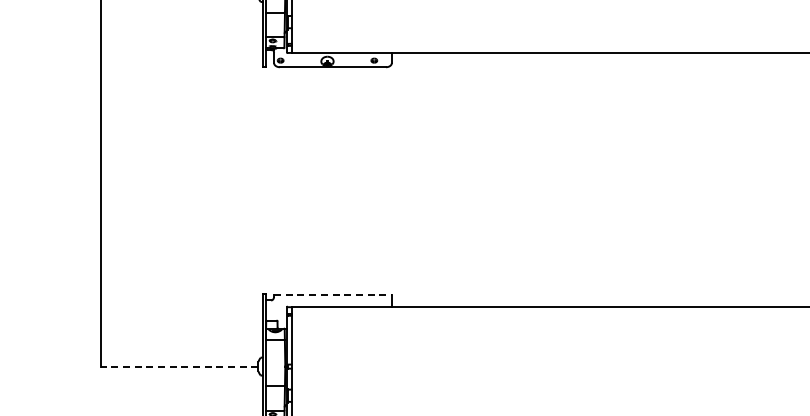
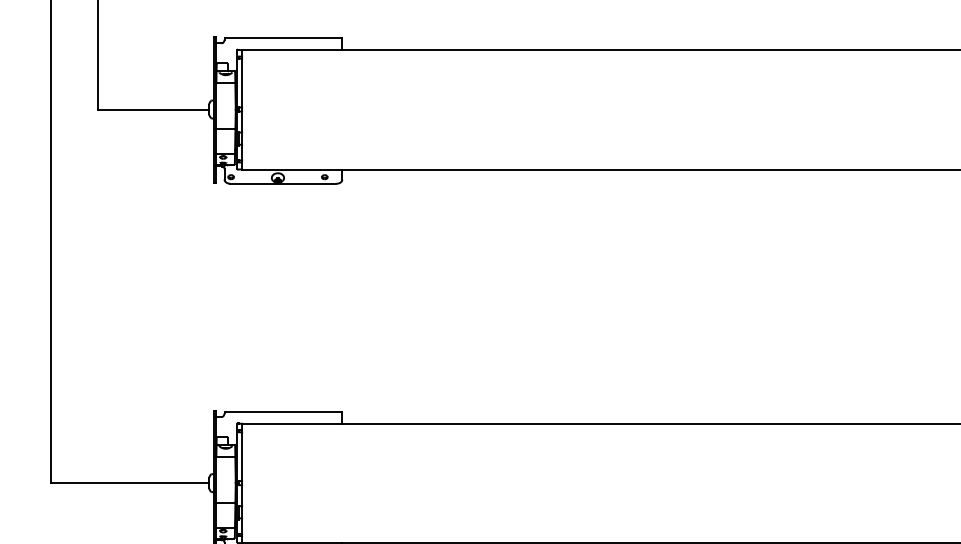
line: (333, 294) -> (283, 411), dashed -> solid
line: (179, 366) -> (129, 483), dashed -> solid

